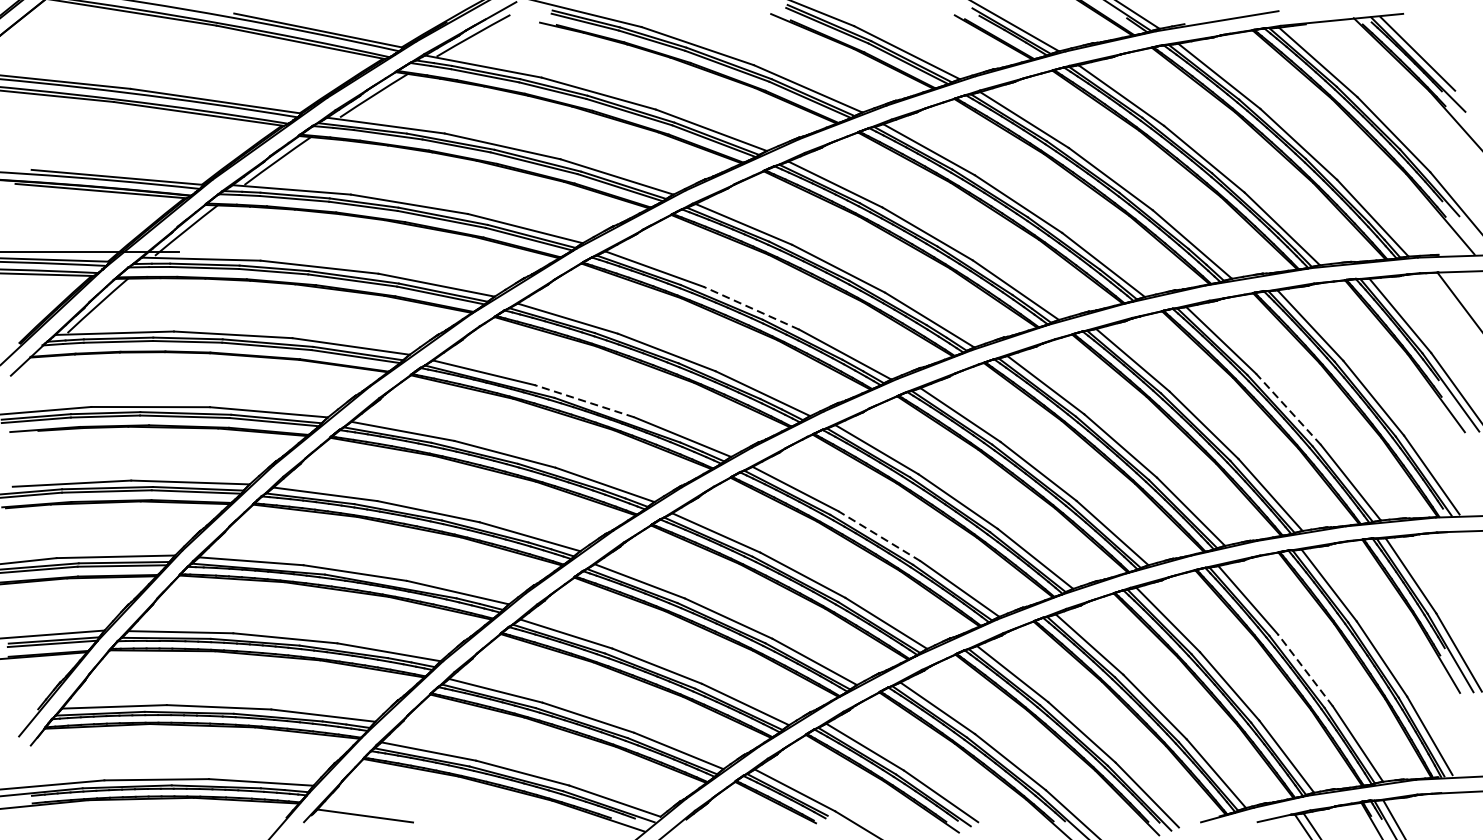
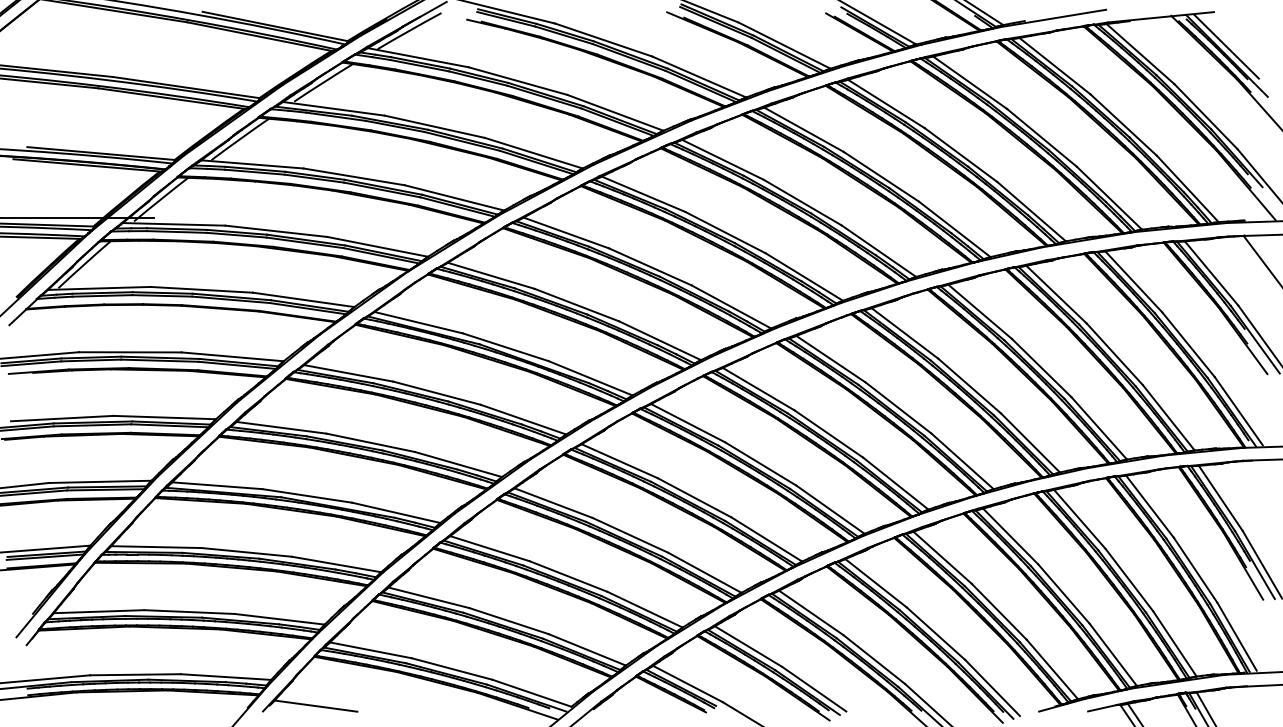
line: (750, 307) -> (649, 266), dashed -> solid
line: (584, 401) -> (505, 347), dashed -> solid
line: (1288, 409) -> (1114, 354), dashed -> solid
line: (879, 536) -> (760, 464), dashed -> solid
line: (1305, 669) -> (1129, 579), dashed -> solid

